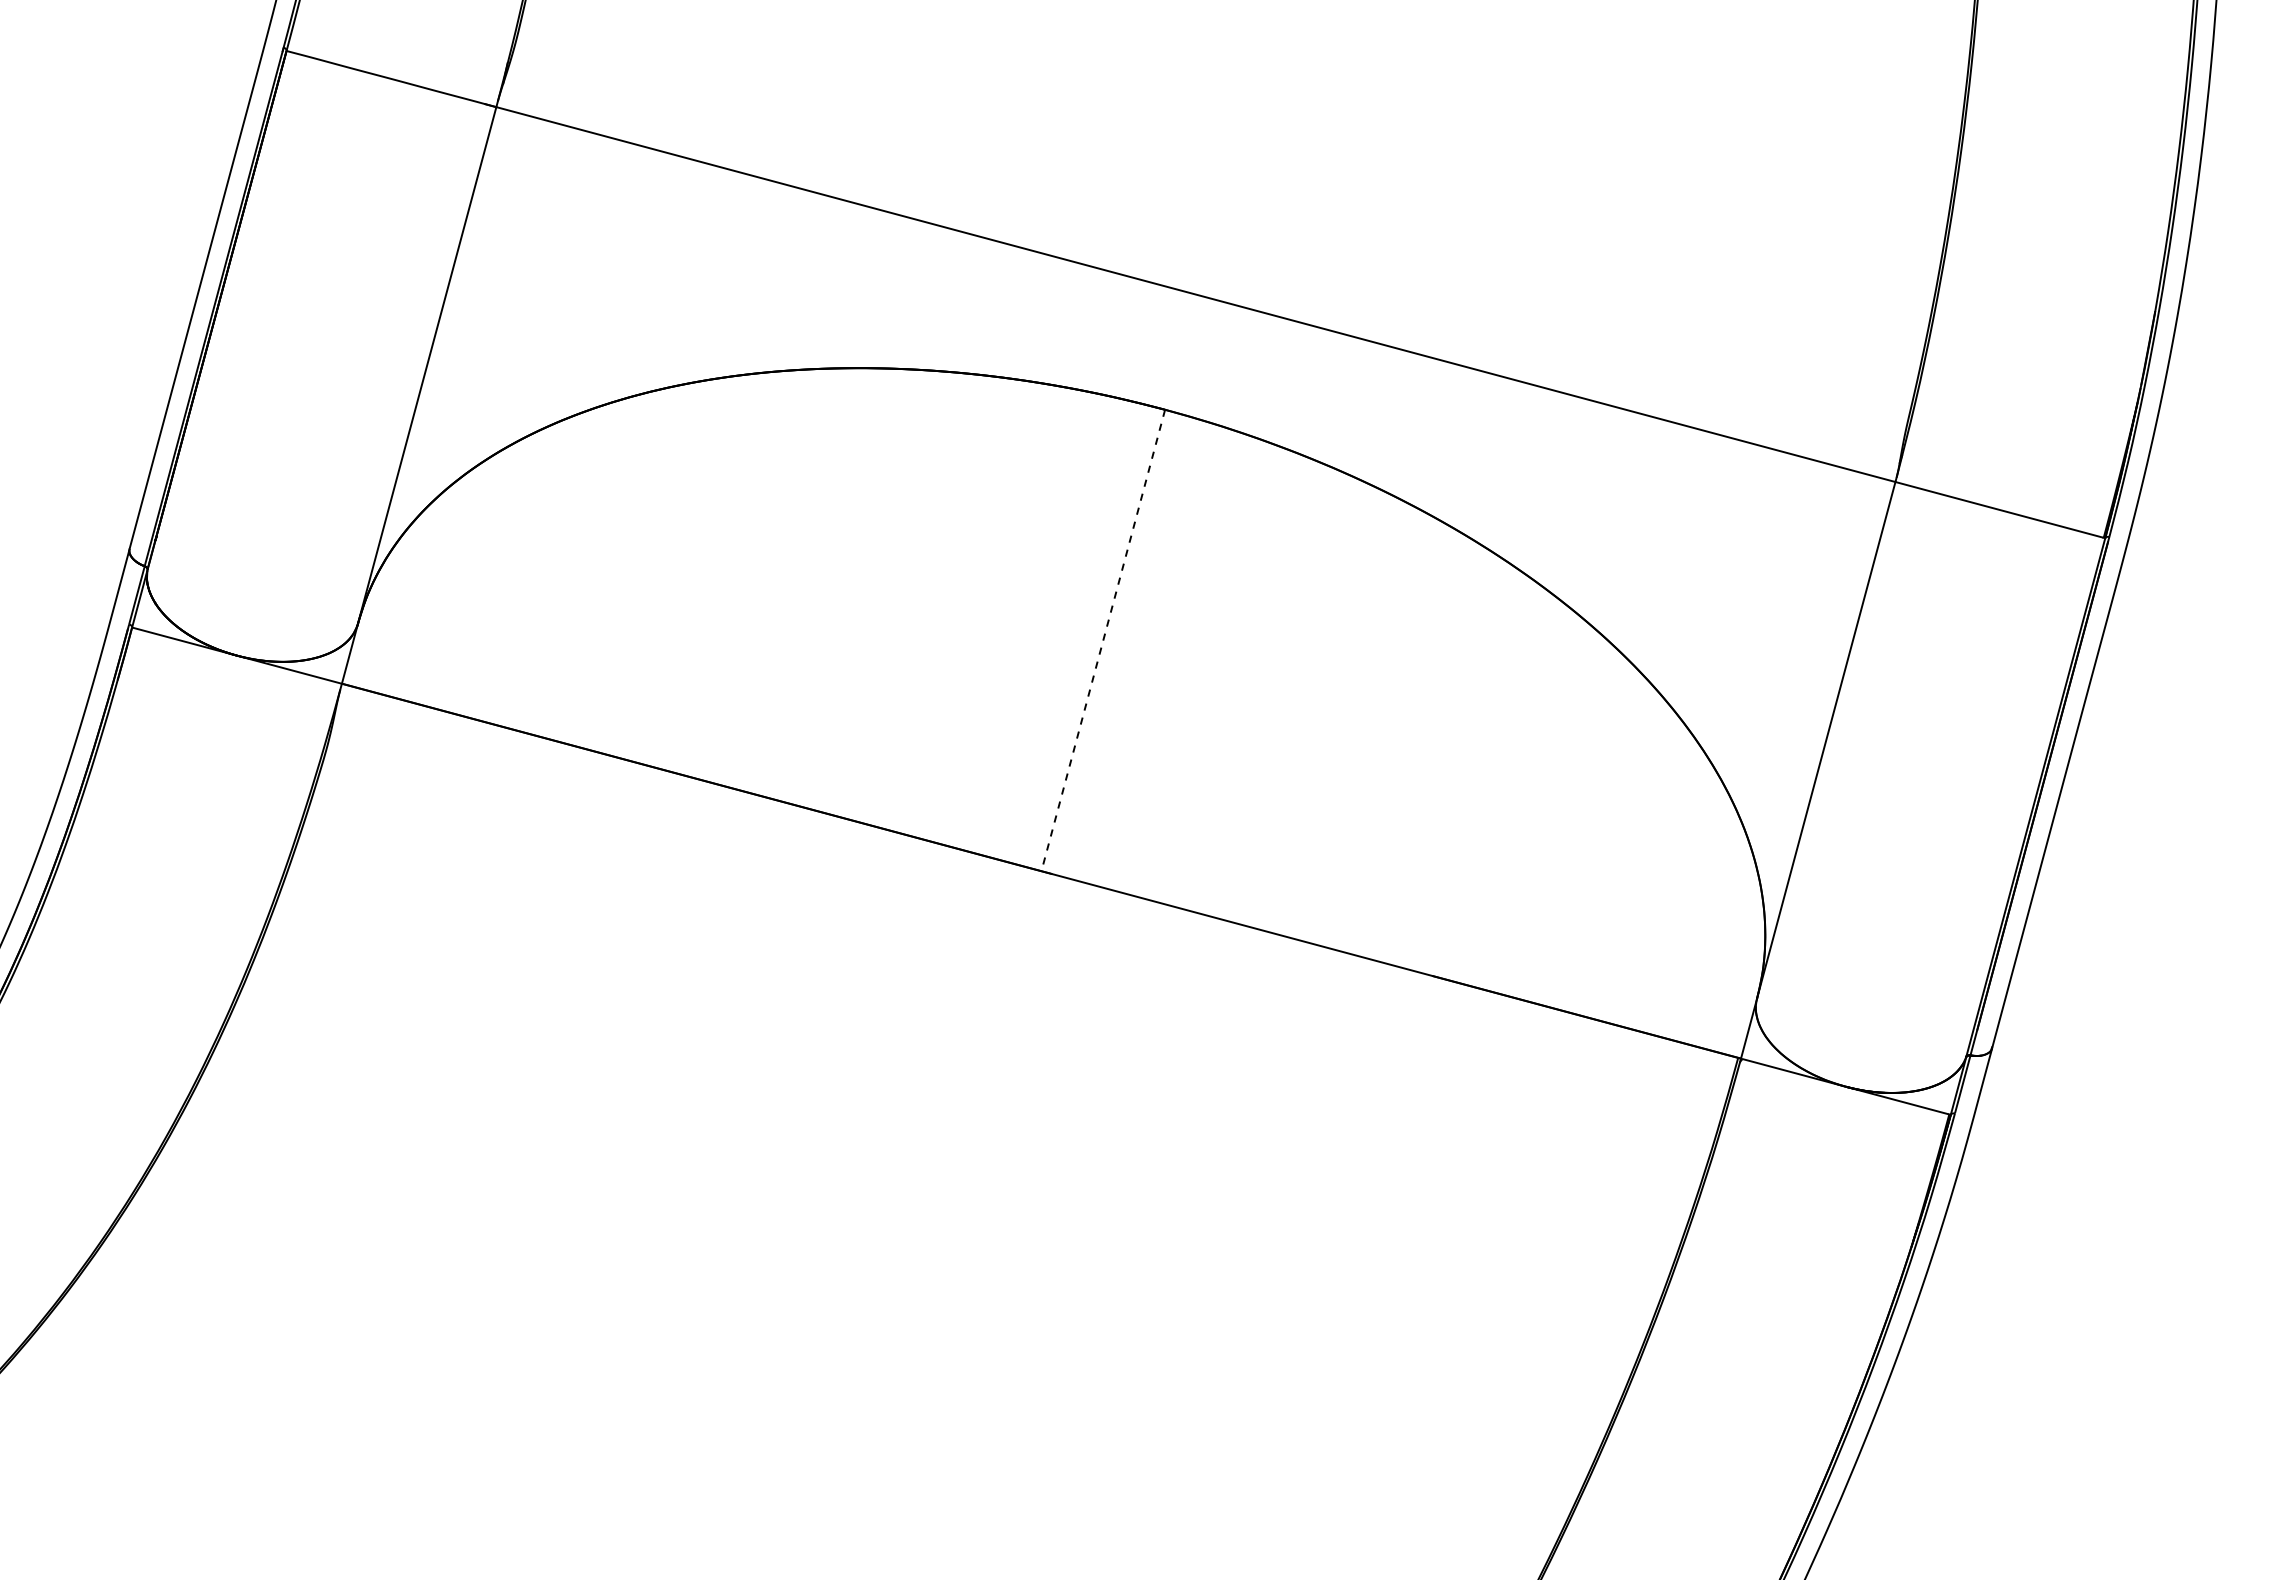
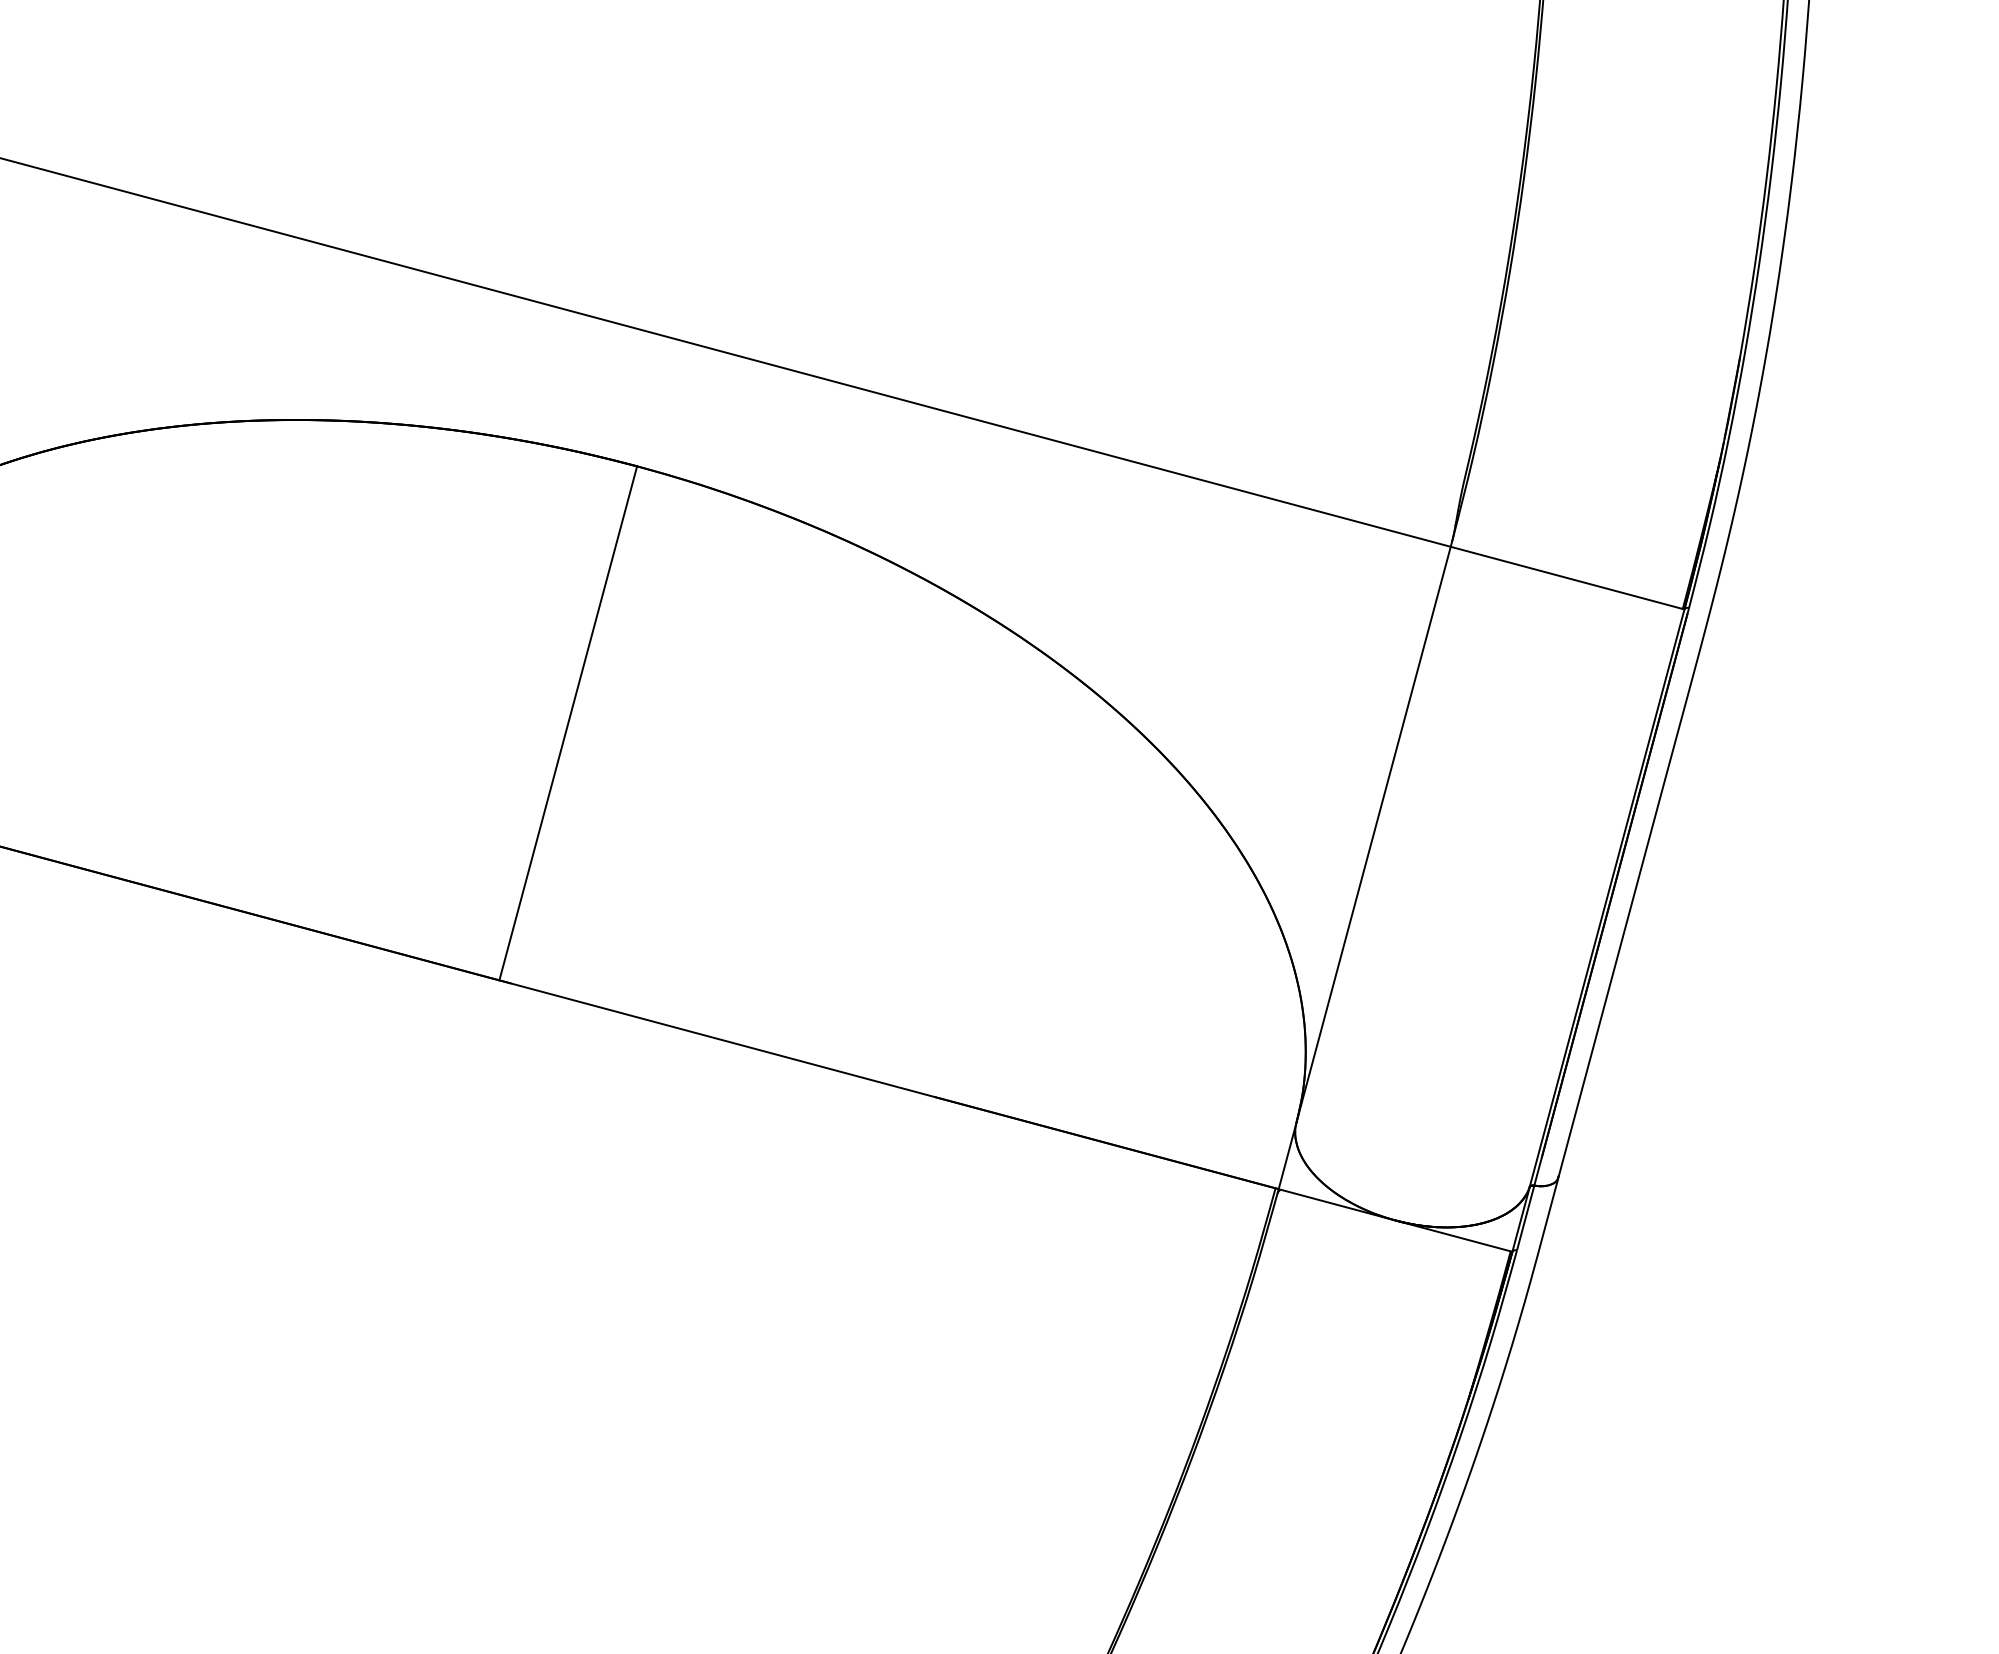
line: (1103, 640) -> (568, 723), dashed -> solid

